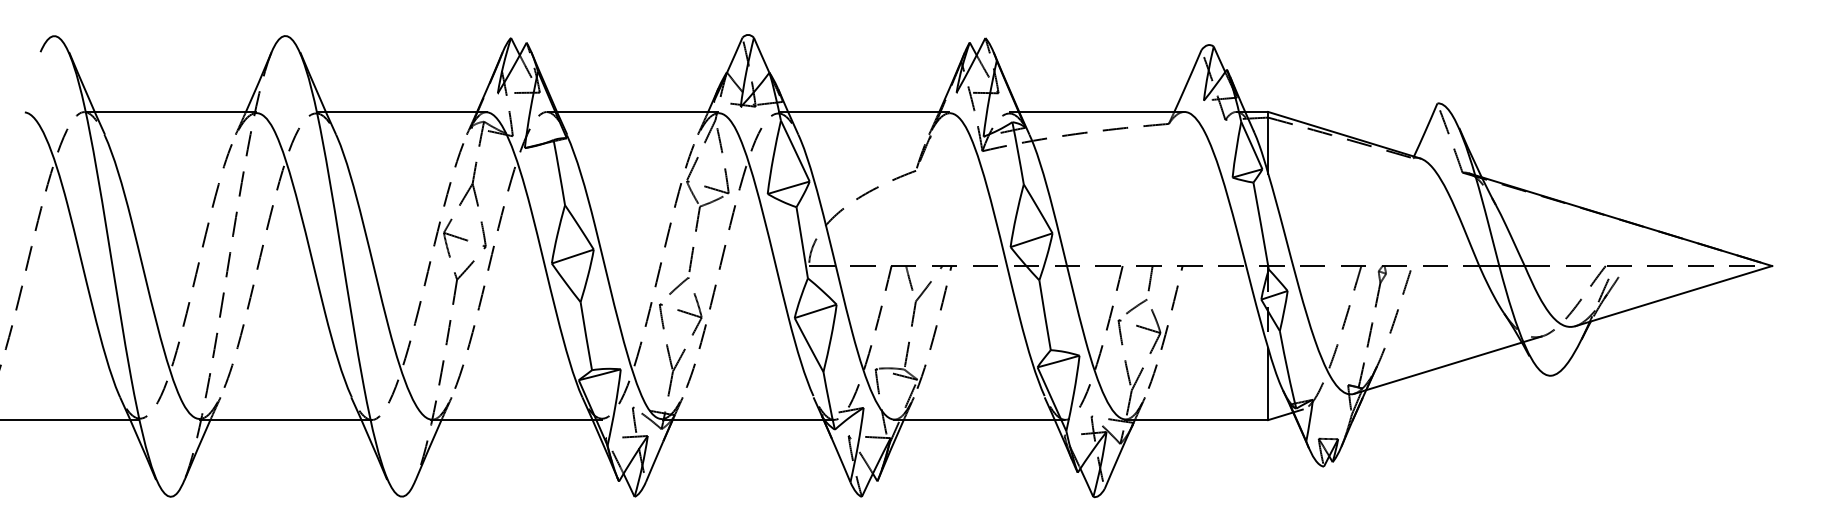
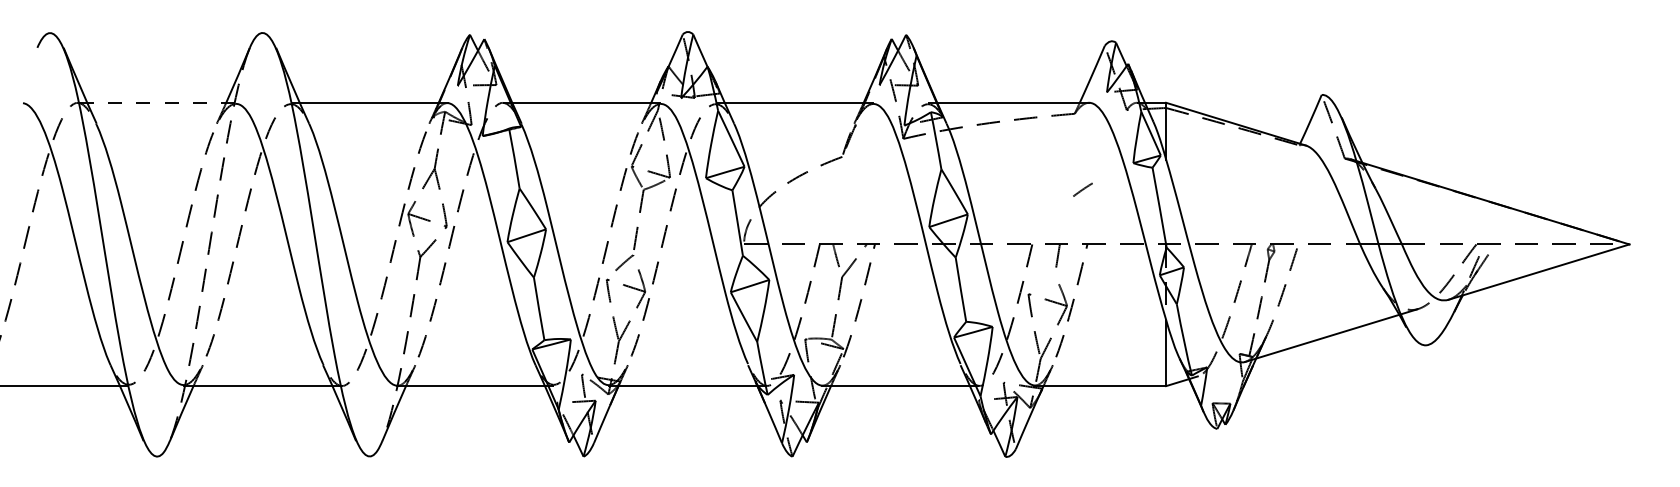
line: (175, 111) -> (161, 102), solid -> dashed
line: (1136, 306) -> (1082, 189), moved

